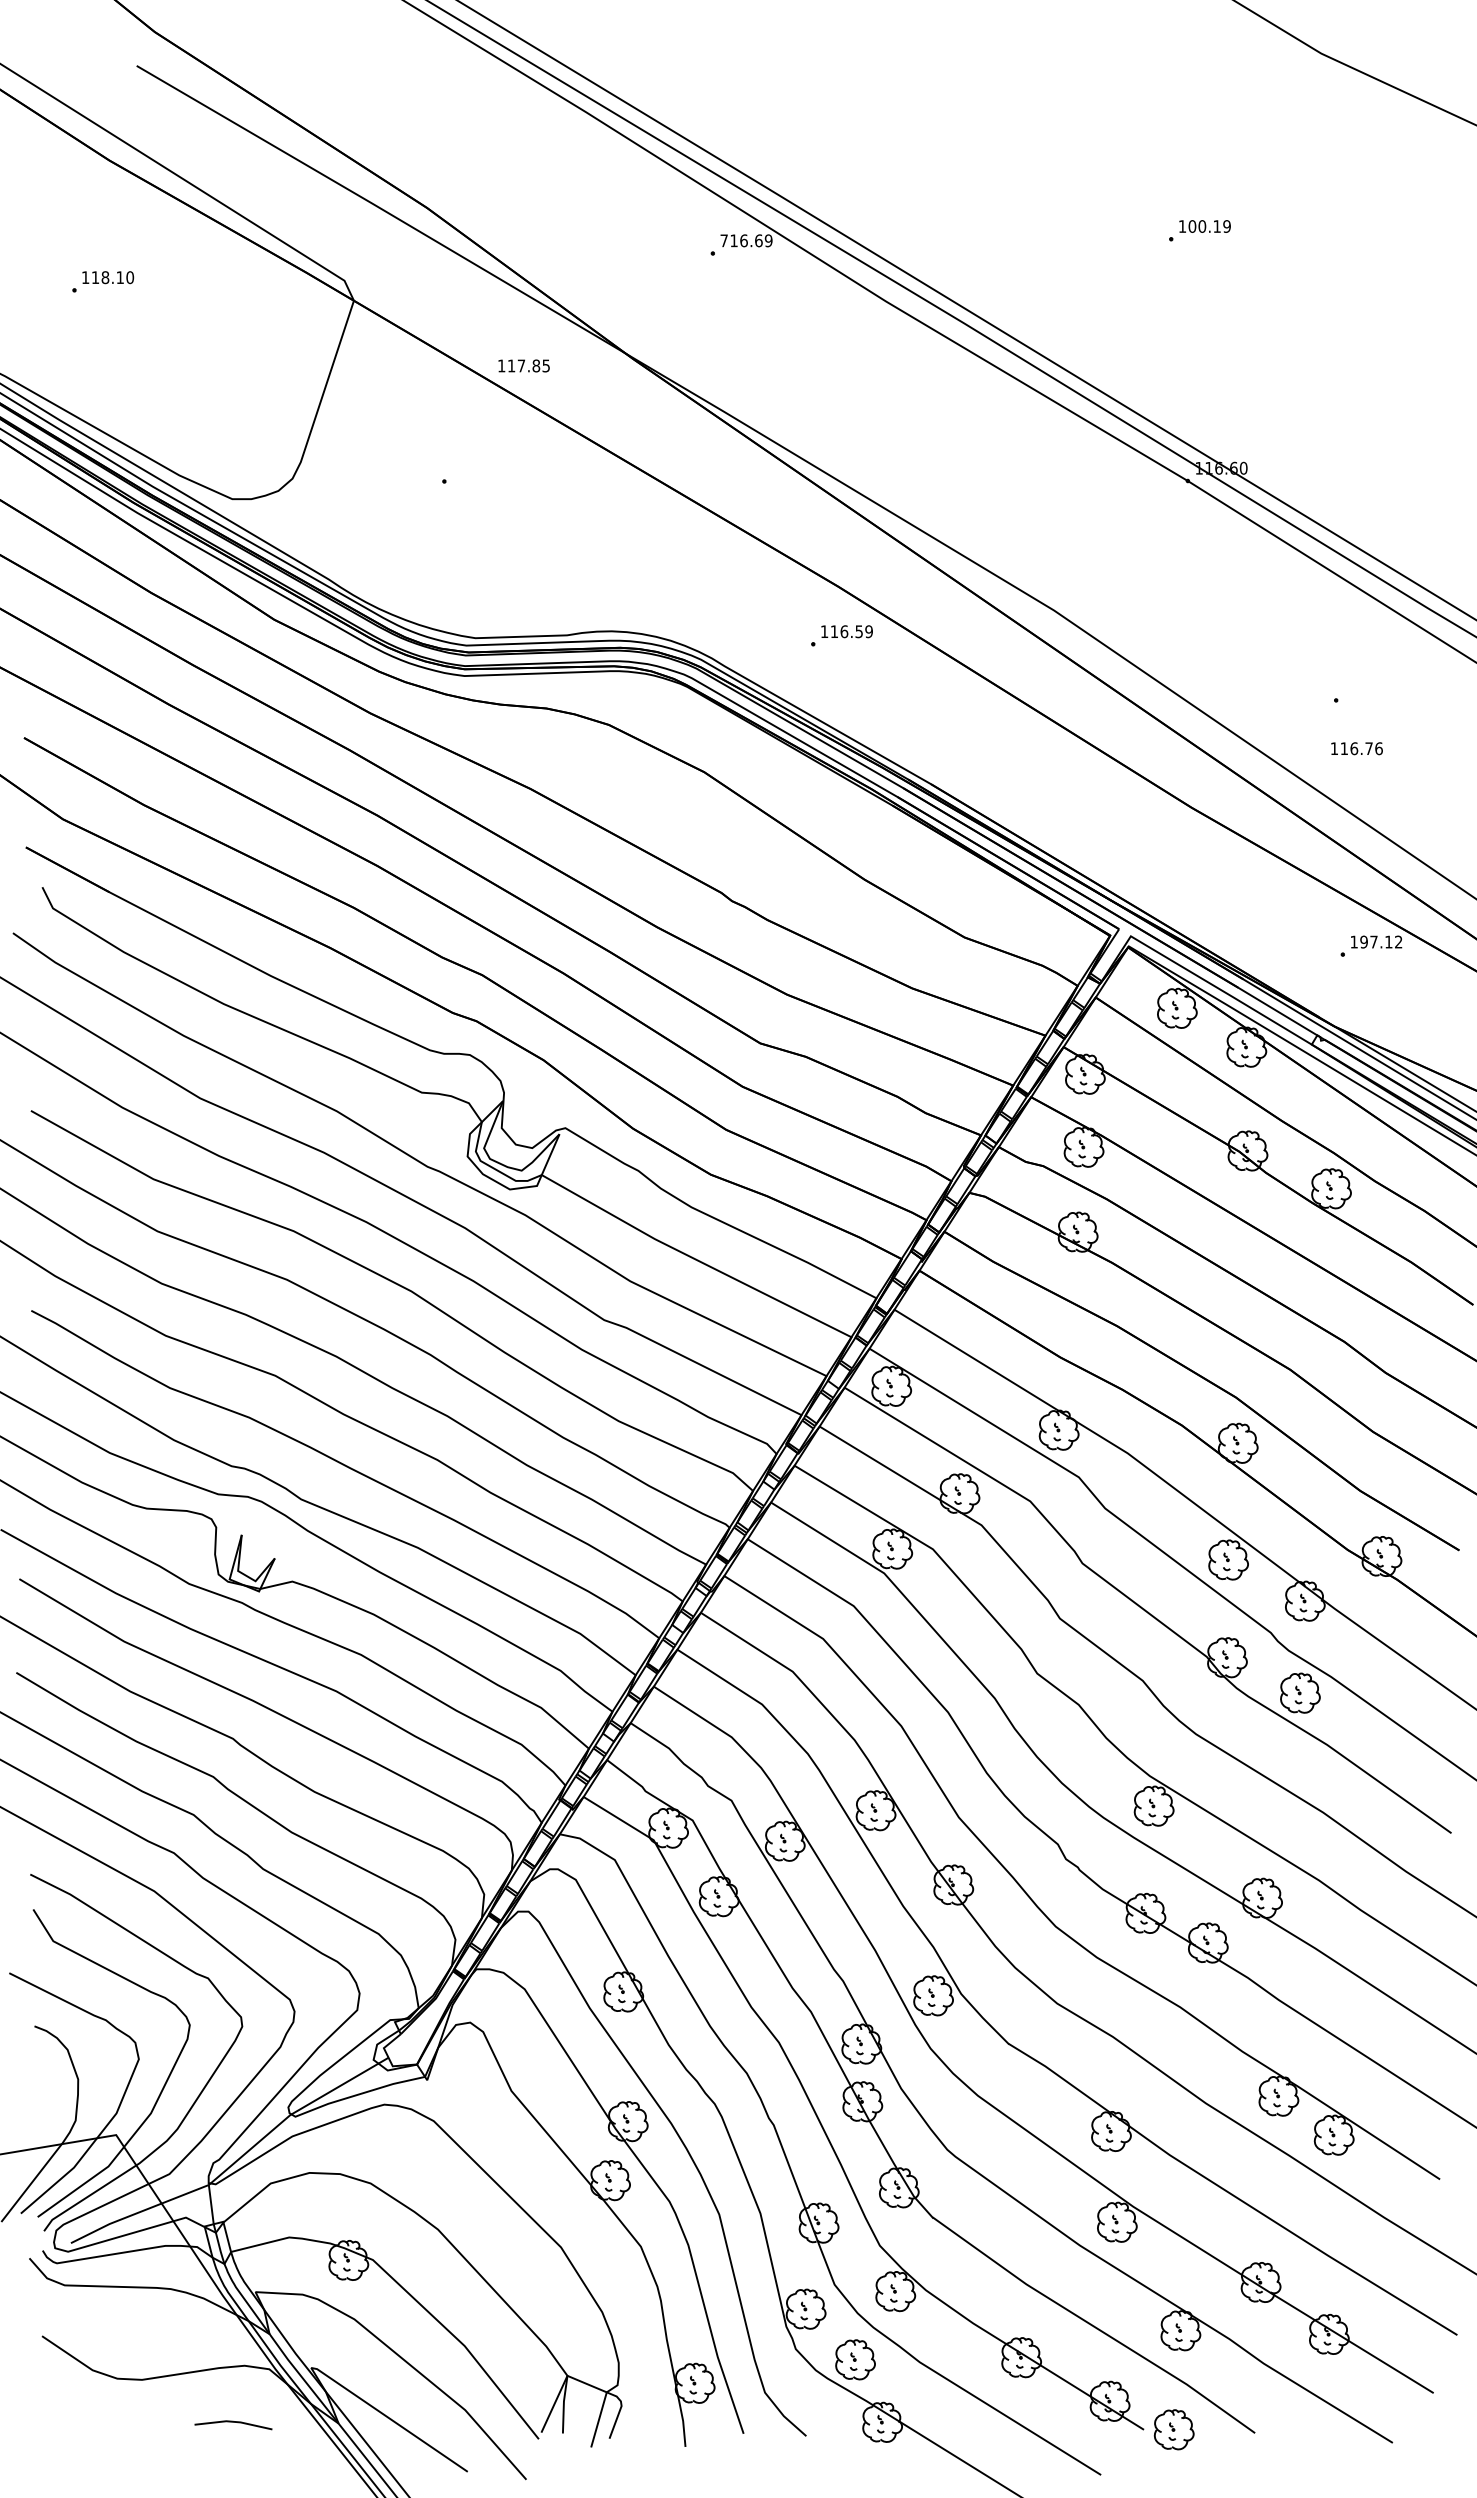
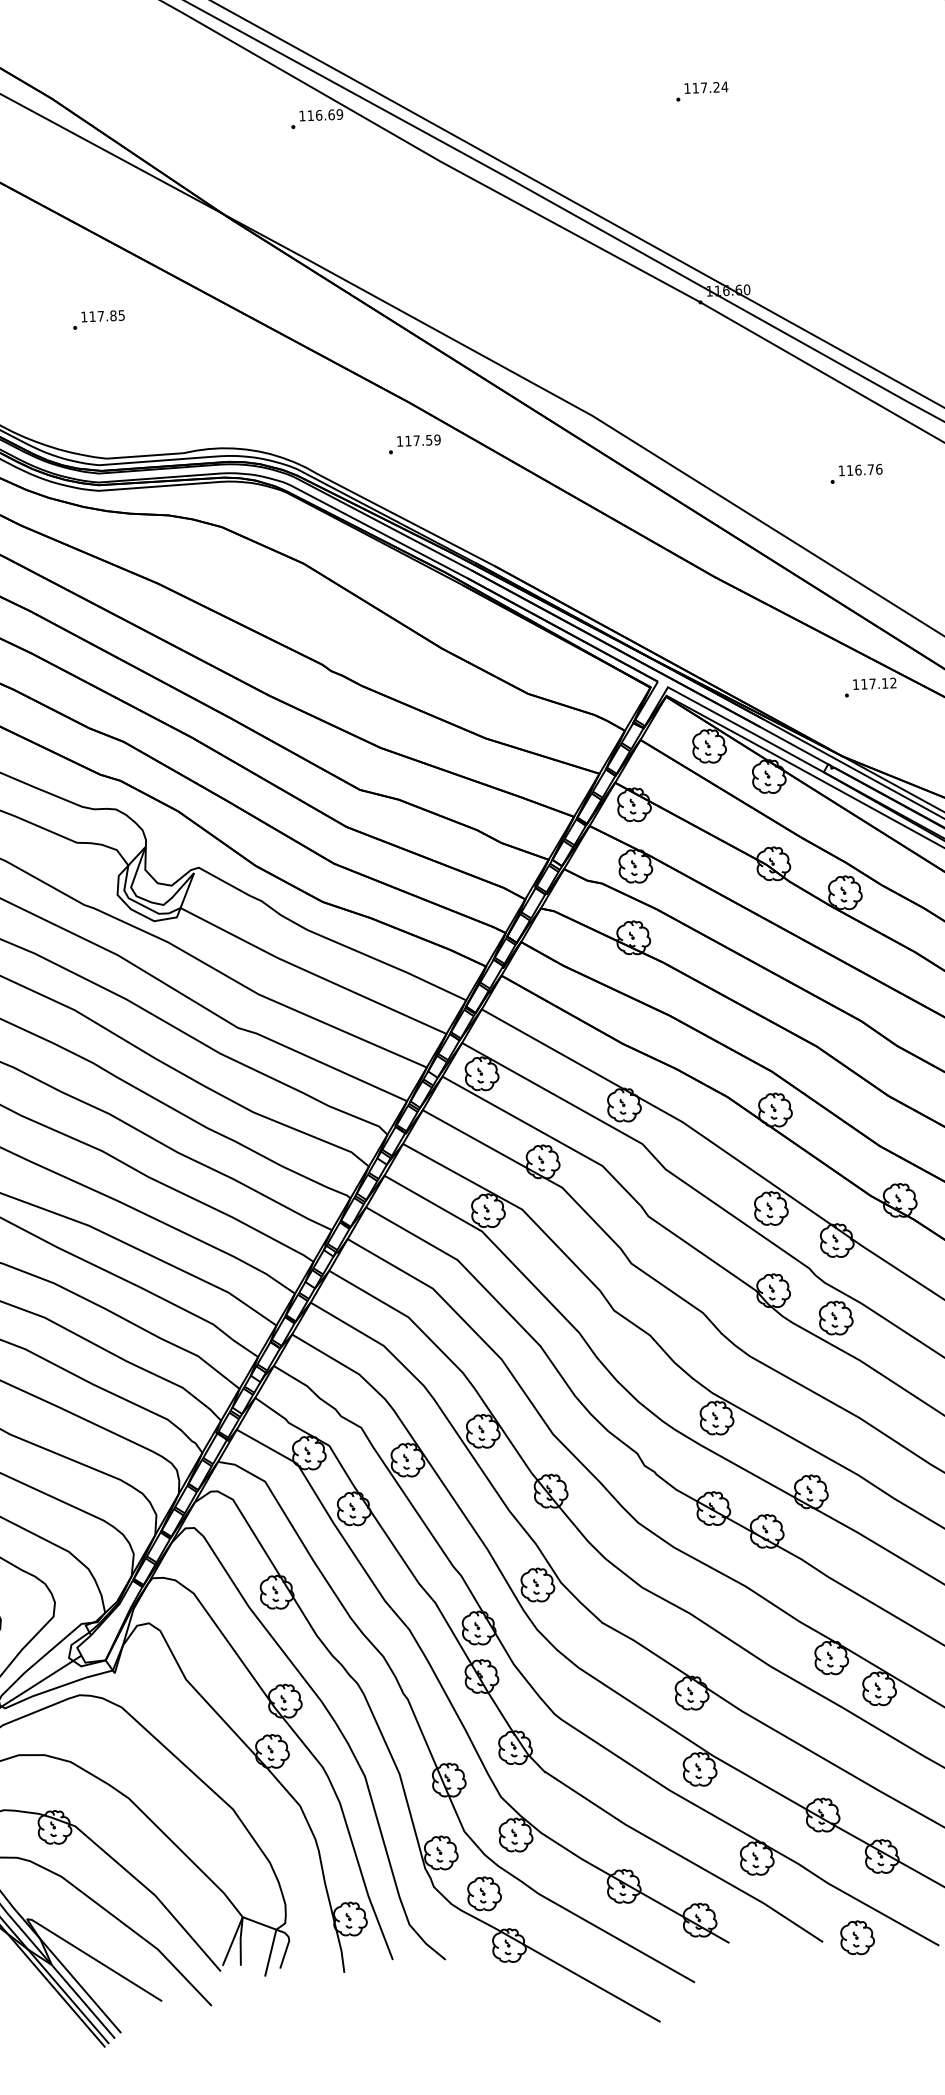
text: (1209, 226) -> (710, 87), 100.19 -> 117.24
text: (723, 240) -> (301, 115), 716.69 -> 116.69
text: (523, 365) -> (102, 315), moved
text: (844, 631) -> (416, 440), 116.59 -> 117.59
text: (1356, 748) -> (860, 469), moved
text: (1363, 941) -> (863, 683), 197.12 -> 117.12
part: (1173, 2429) -> (856, 1937), moved

